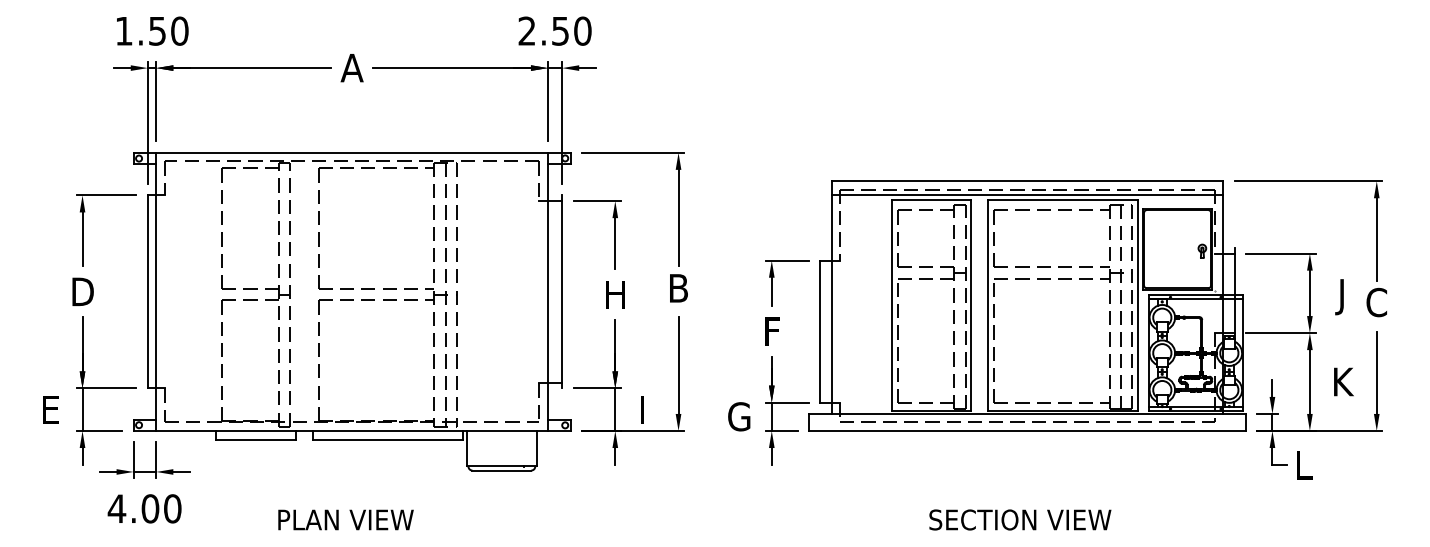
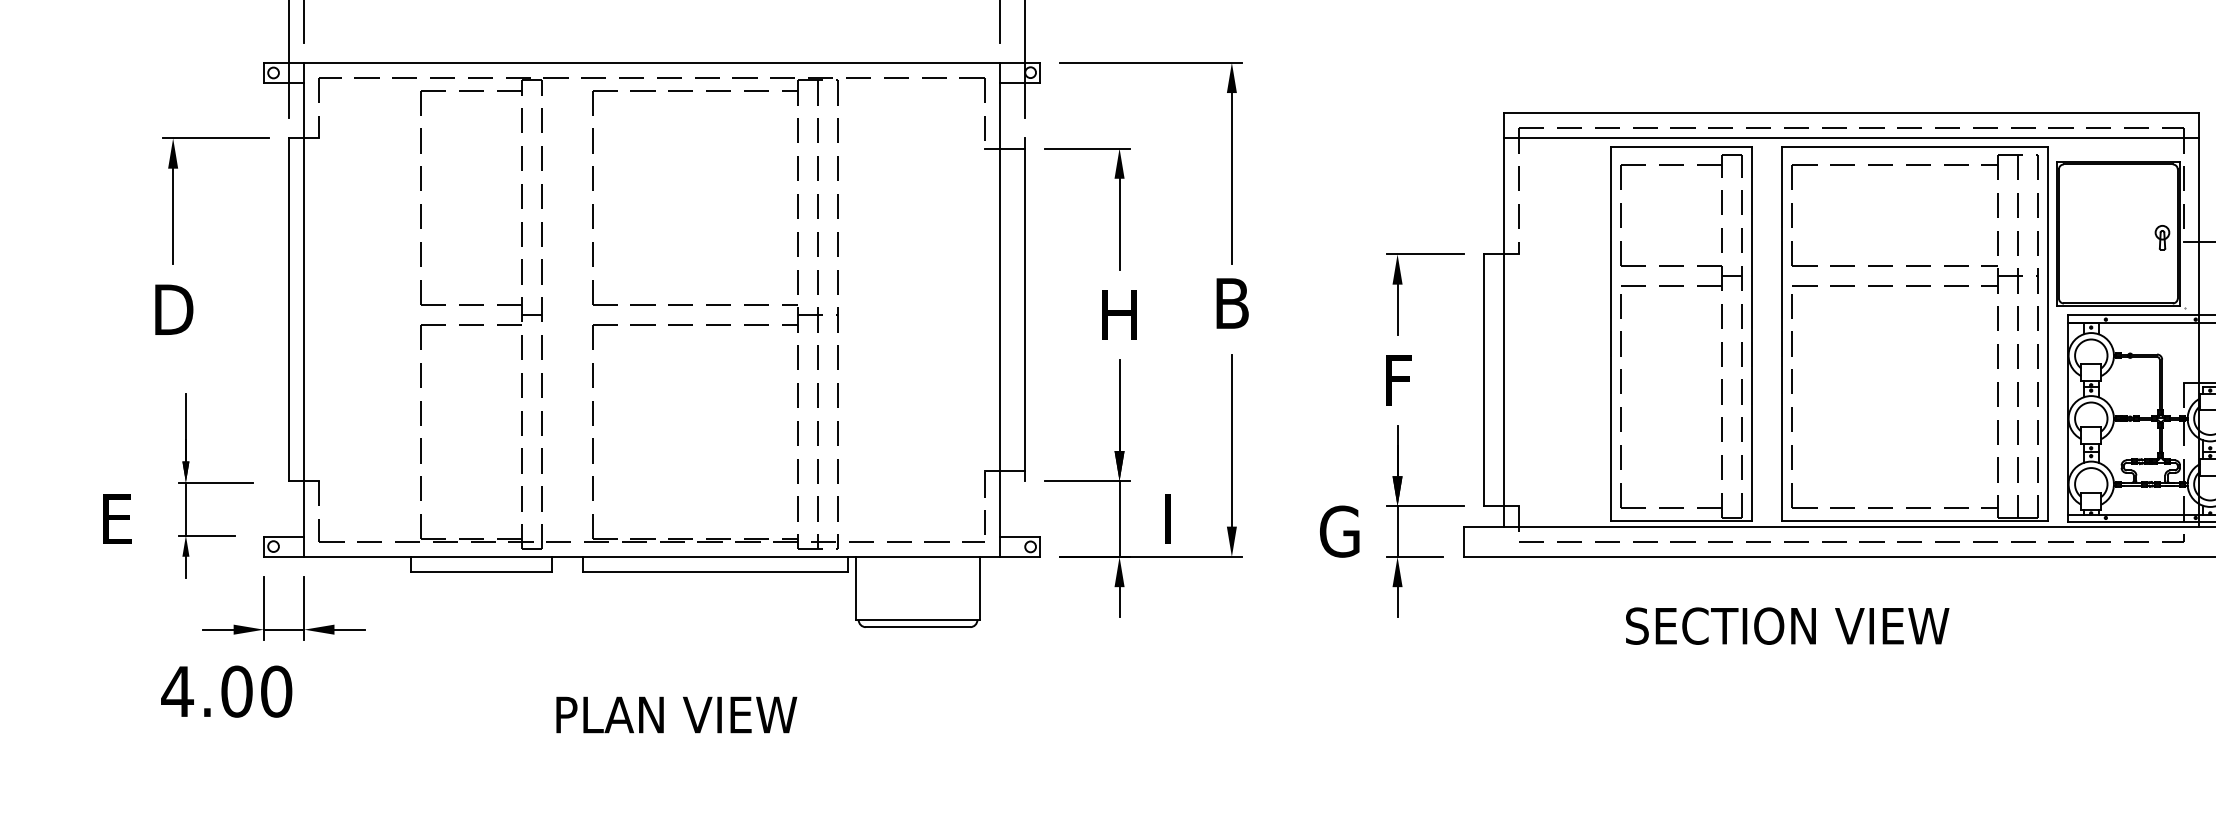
part: (106, 390) -> (215, 484), size x0.7
text: (144, 508) -> (226, 691), moved
text: (345, 519) -> (675, 714), moved
text: (1020, 519) -> (1787, 625), moved

